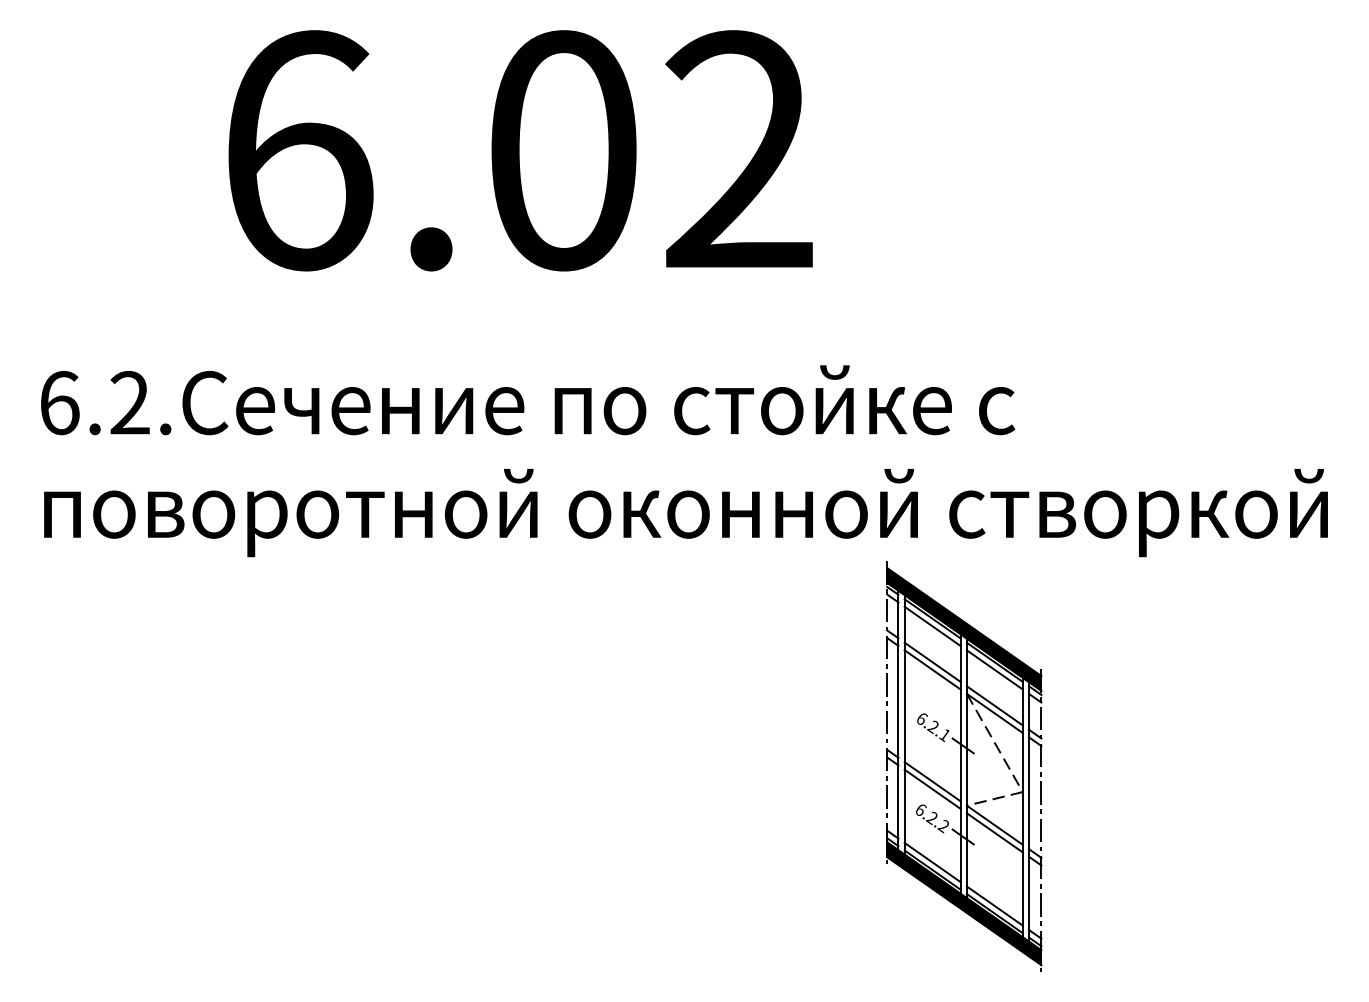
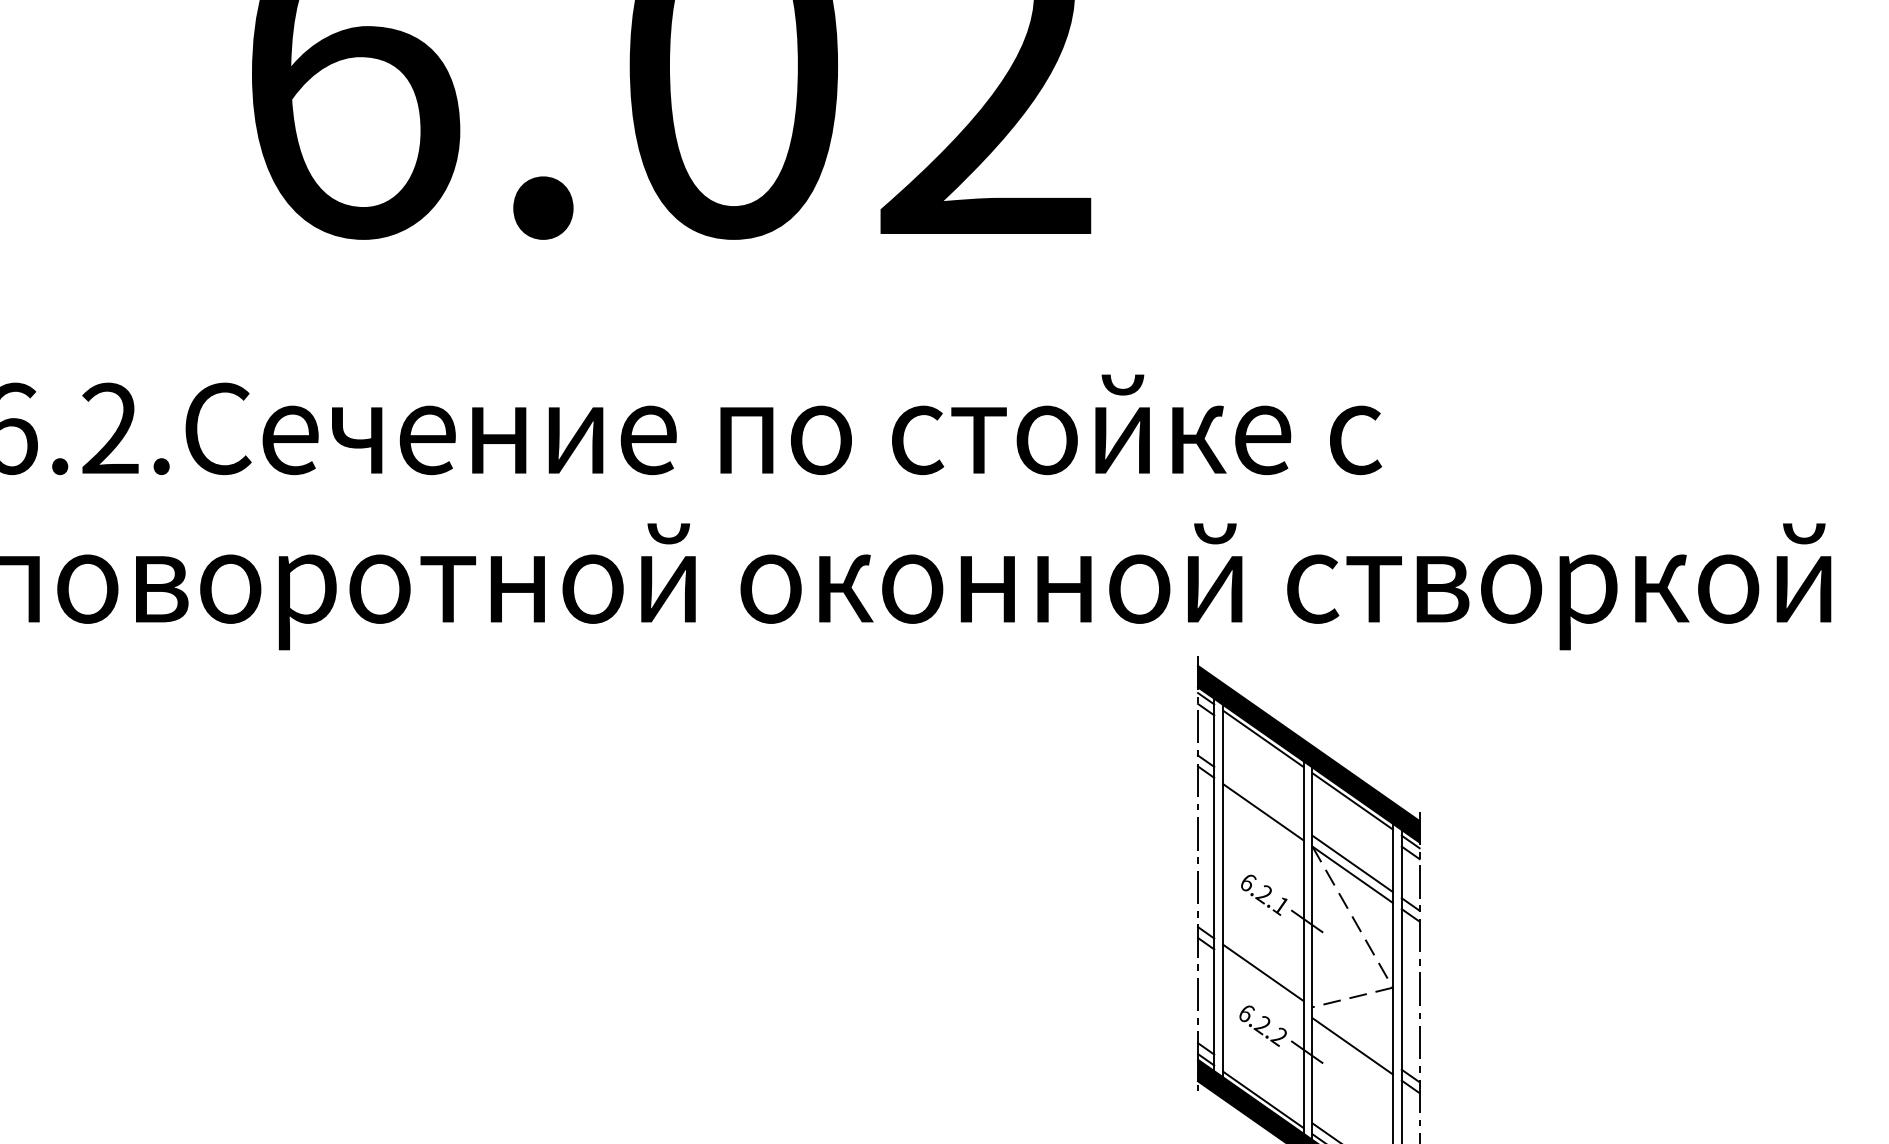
line: (932, 625) -> (1263, 748), removed
line: (932, 661) -> (1263, 800), removed
line: (994, 669) -> (1352, 811), removed
line: (932, 788) -> (1263, 982), removed
line: (994, 824) -> (1352, 1034), removed
line: (932, 862) -> (1263, 1088), removed

